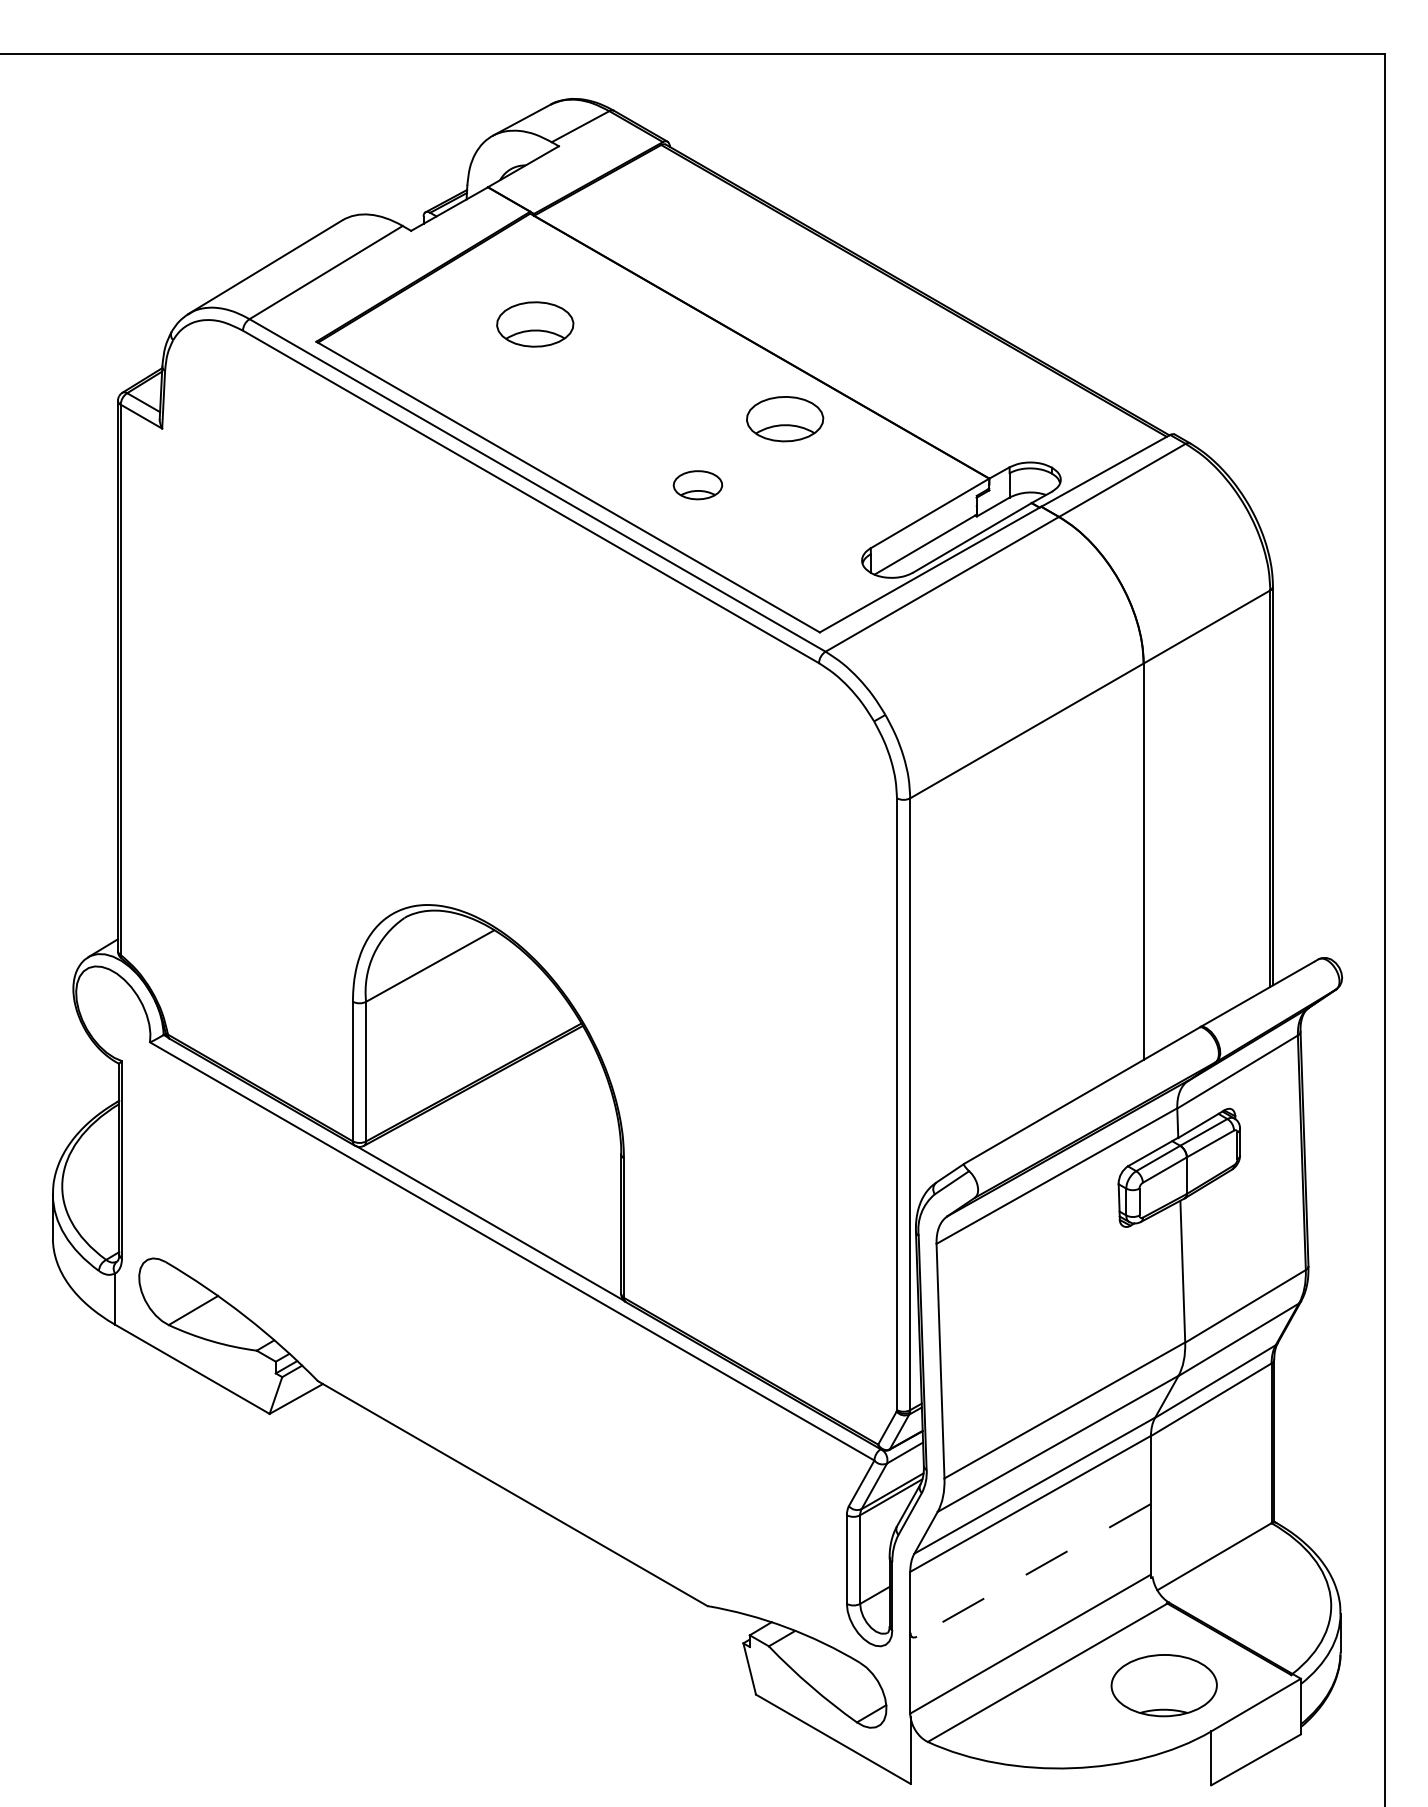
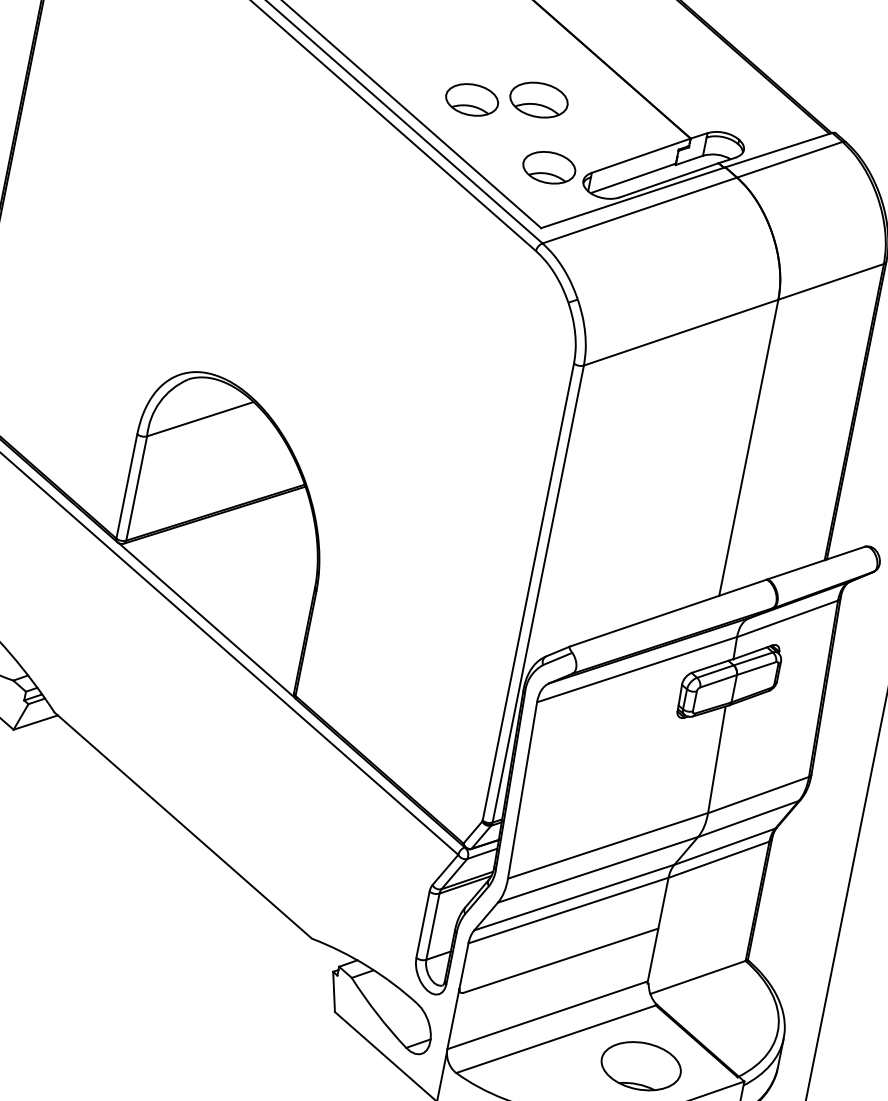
part: (785, 419) -> (539, 100), moved
part: (697, 485) -> (471, 100), size x1.43
part: (814, 552) -> (549, 167), added
line: (1033, 1570) -> (560, 960), dashed -> solid

